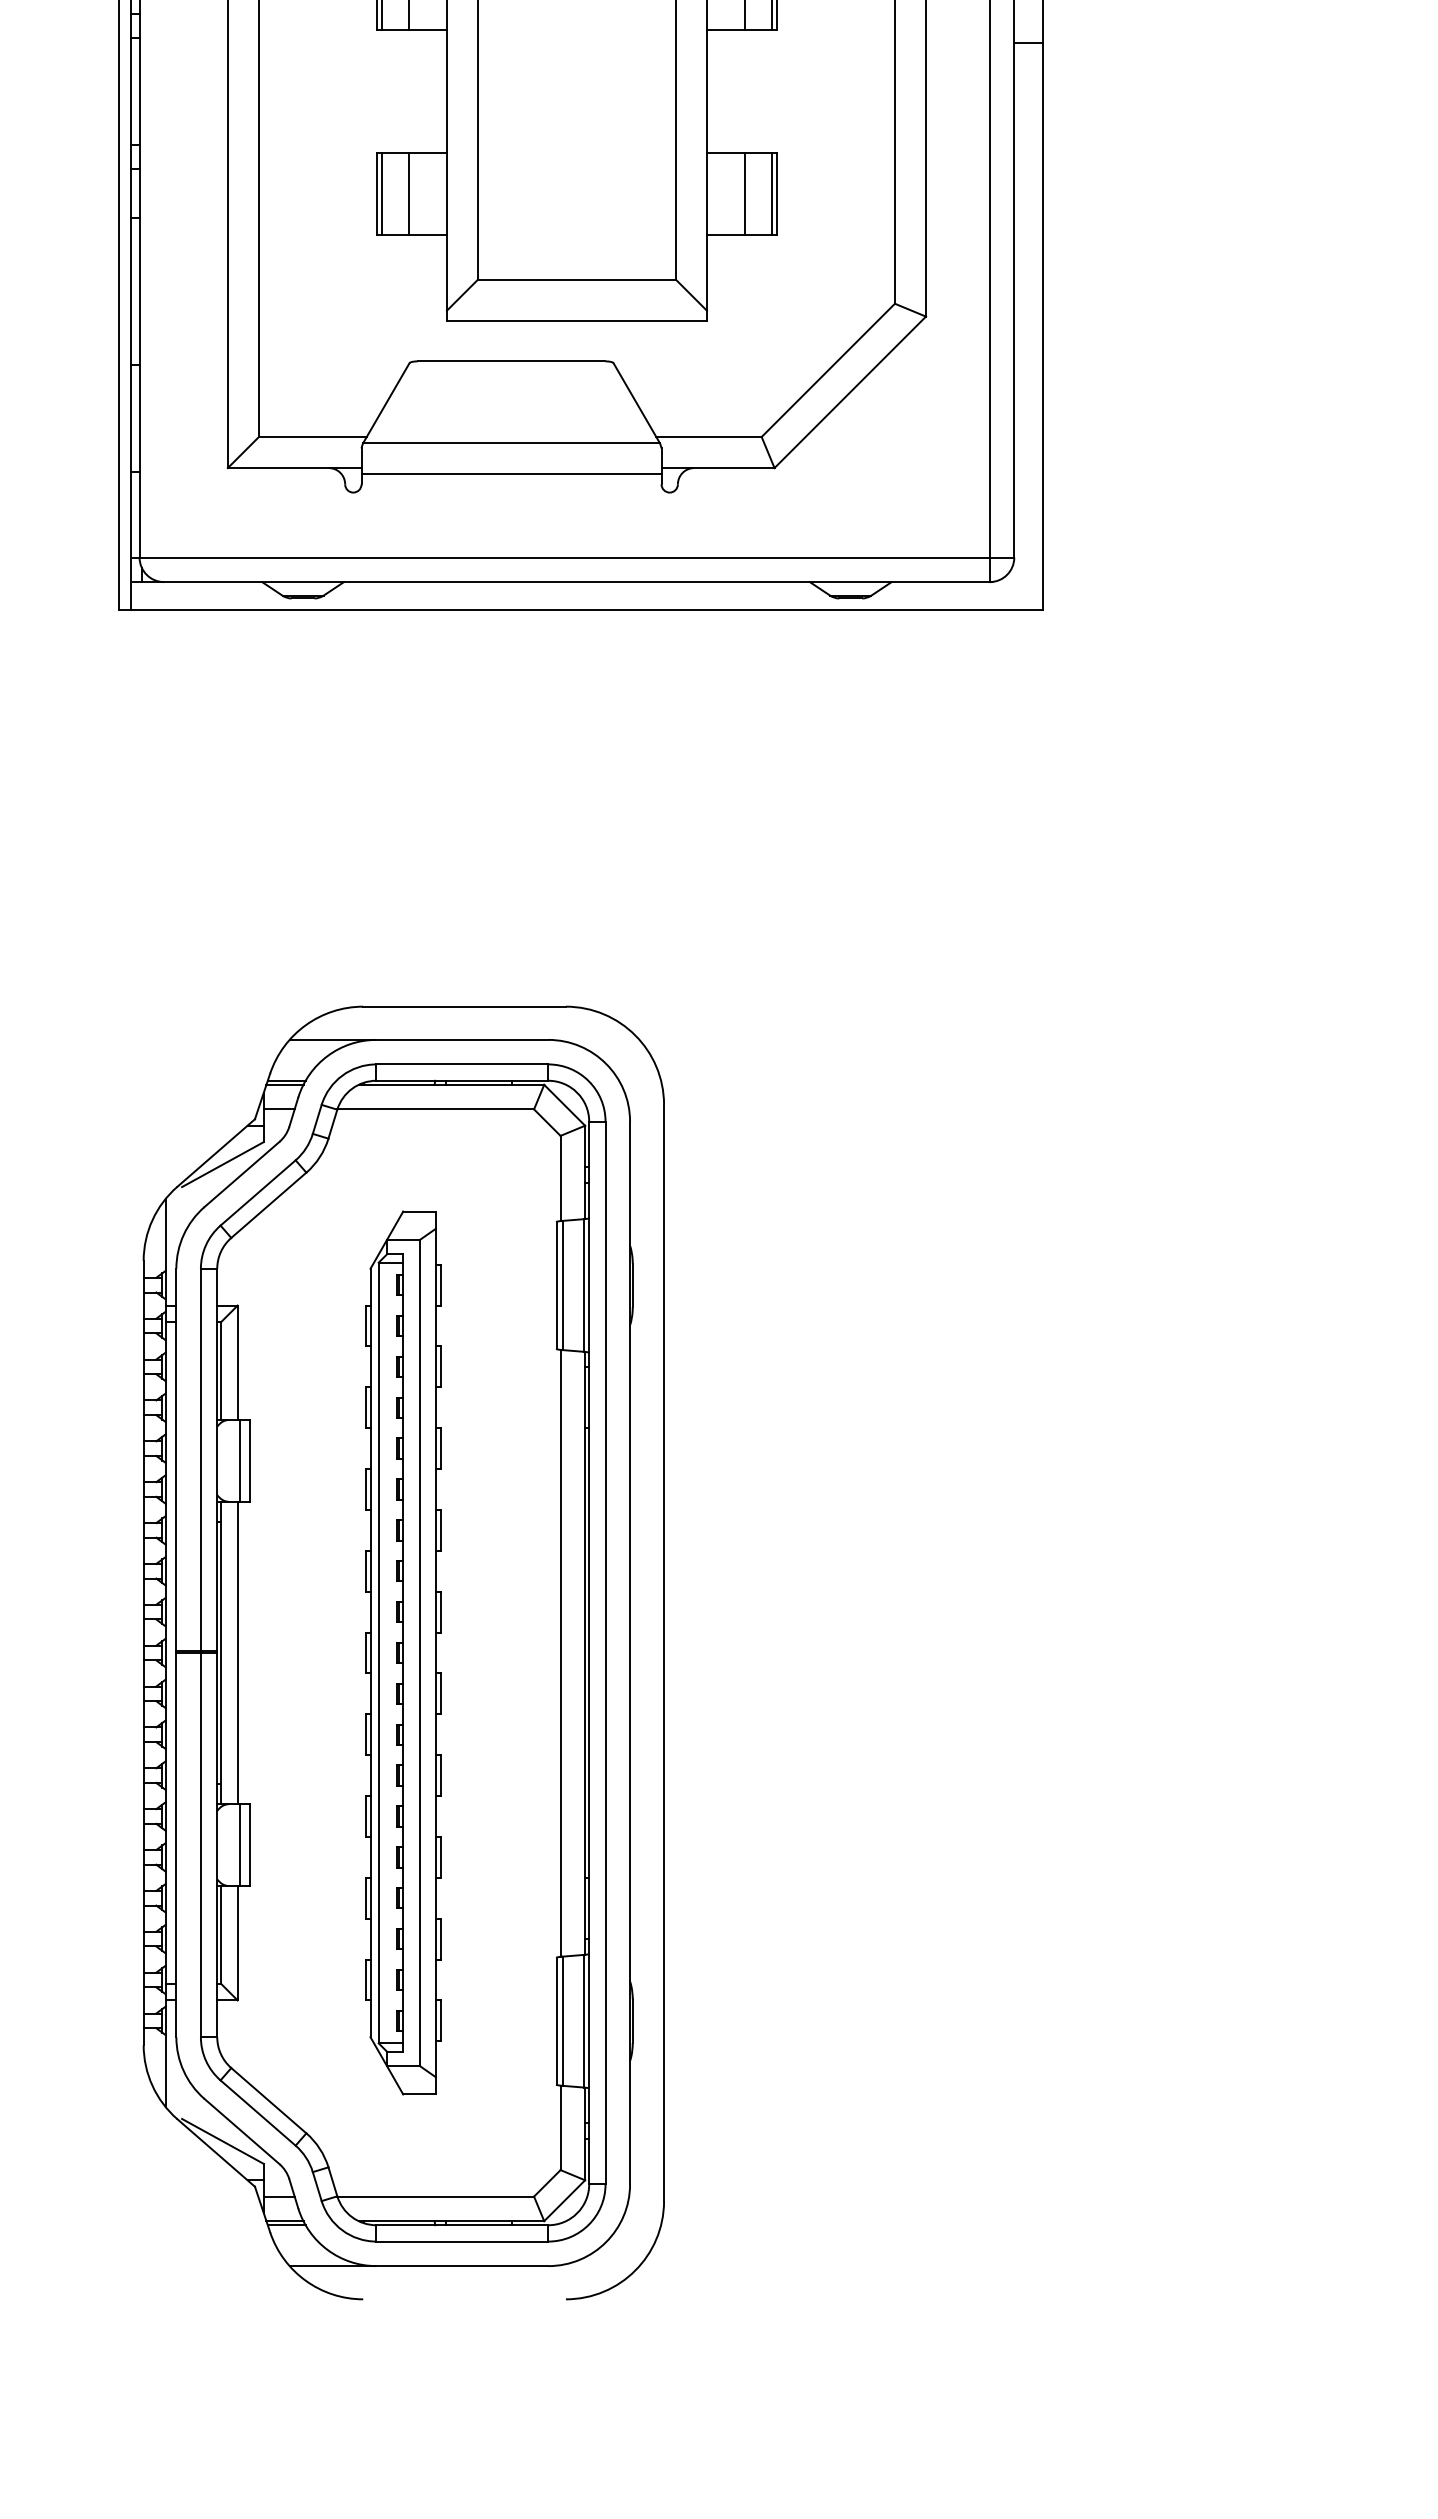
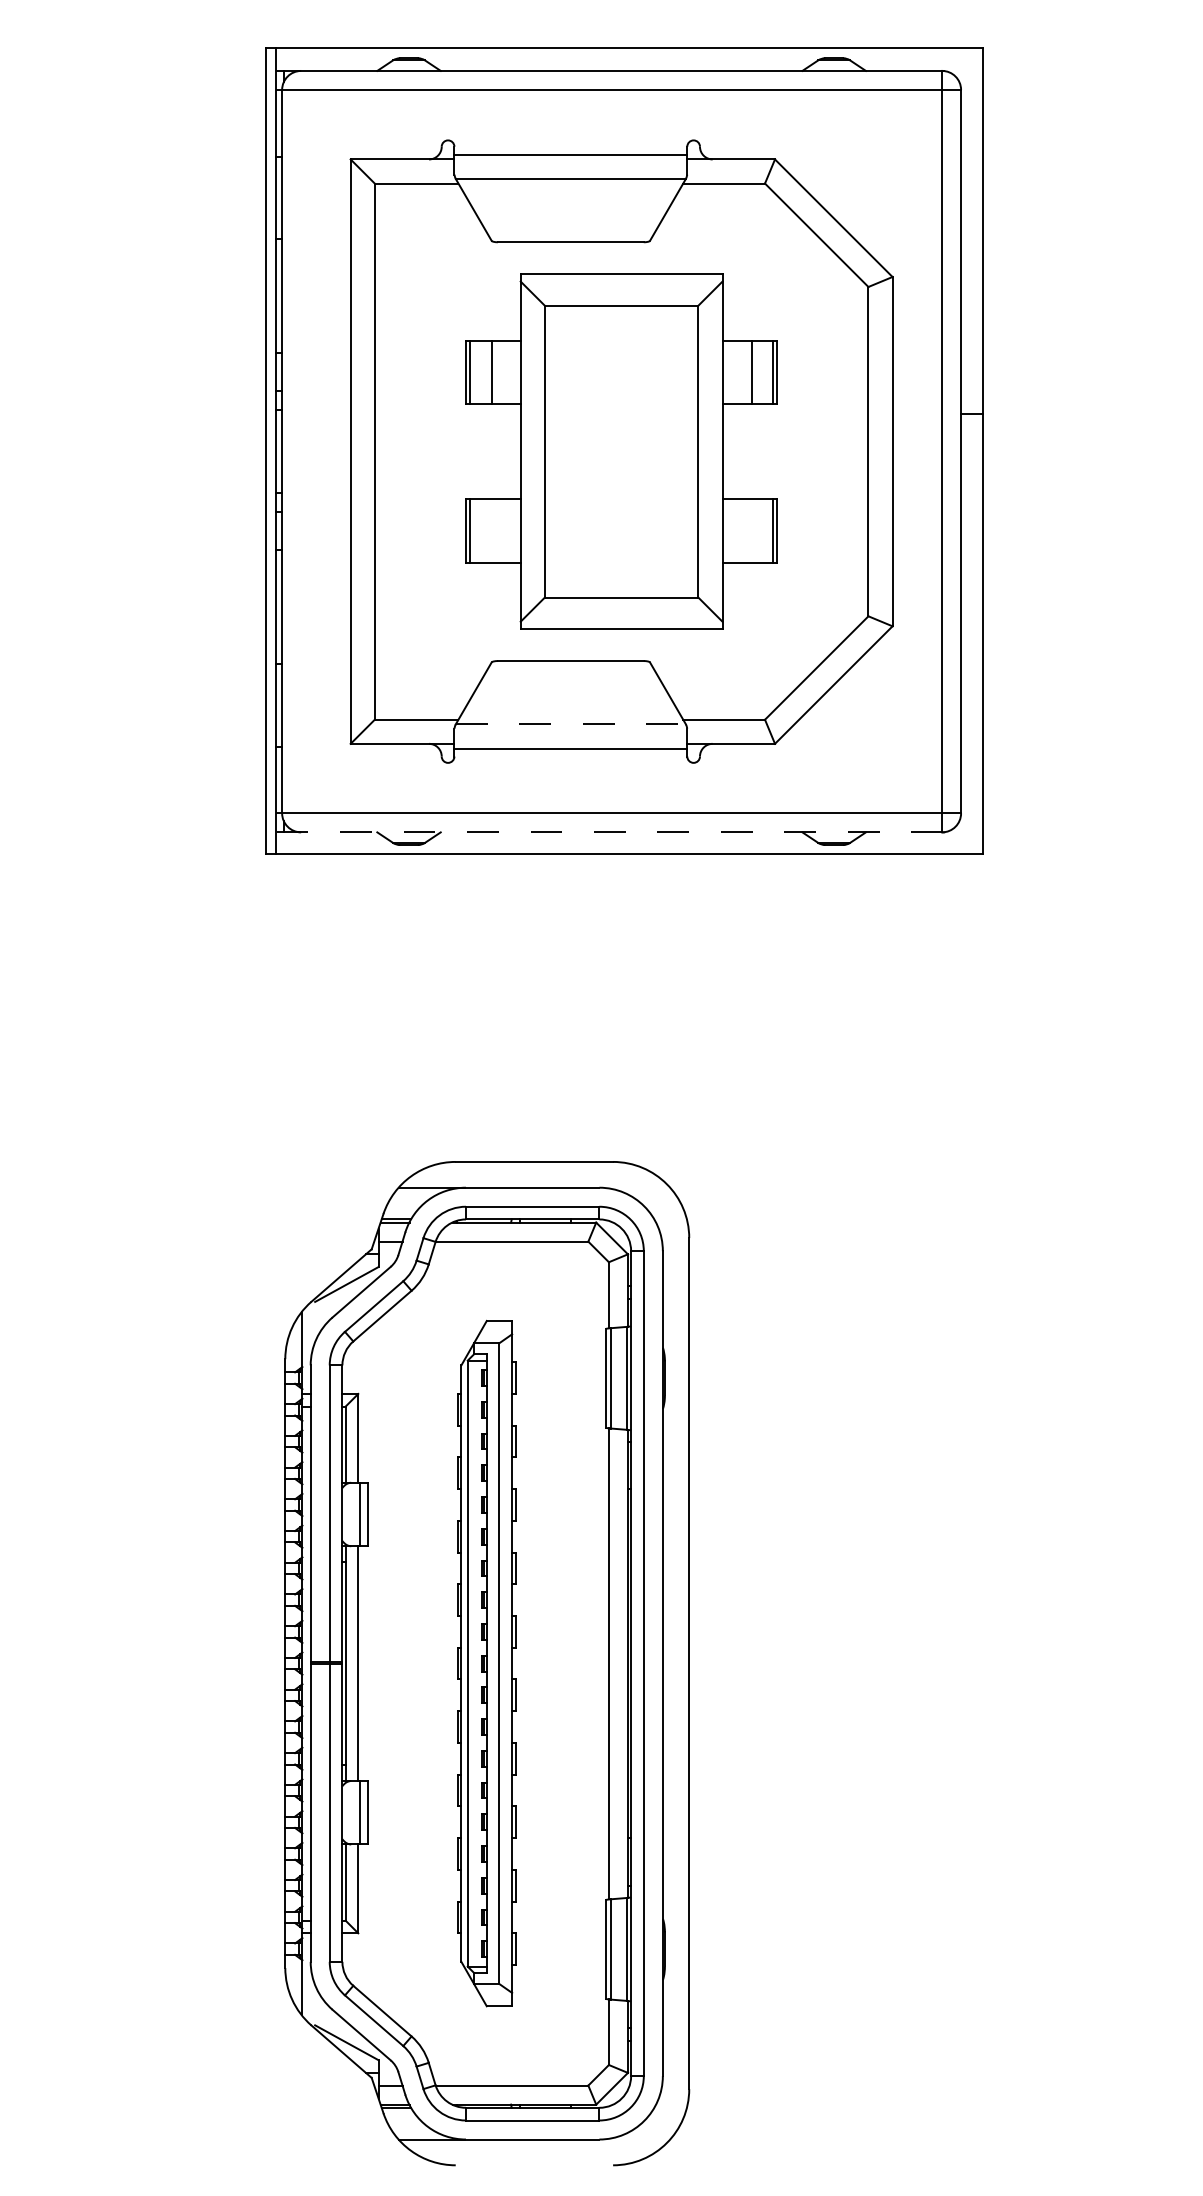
line: (409, 193) -> (491, 530), removed
line: (744, 193) -> (751, 530), removed
line: (511, 443) -> (570, 724), solid -> dashed
line: (561, 582) -> (609, 832), solid -> dashed

